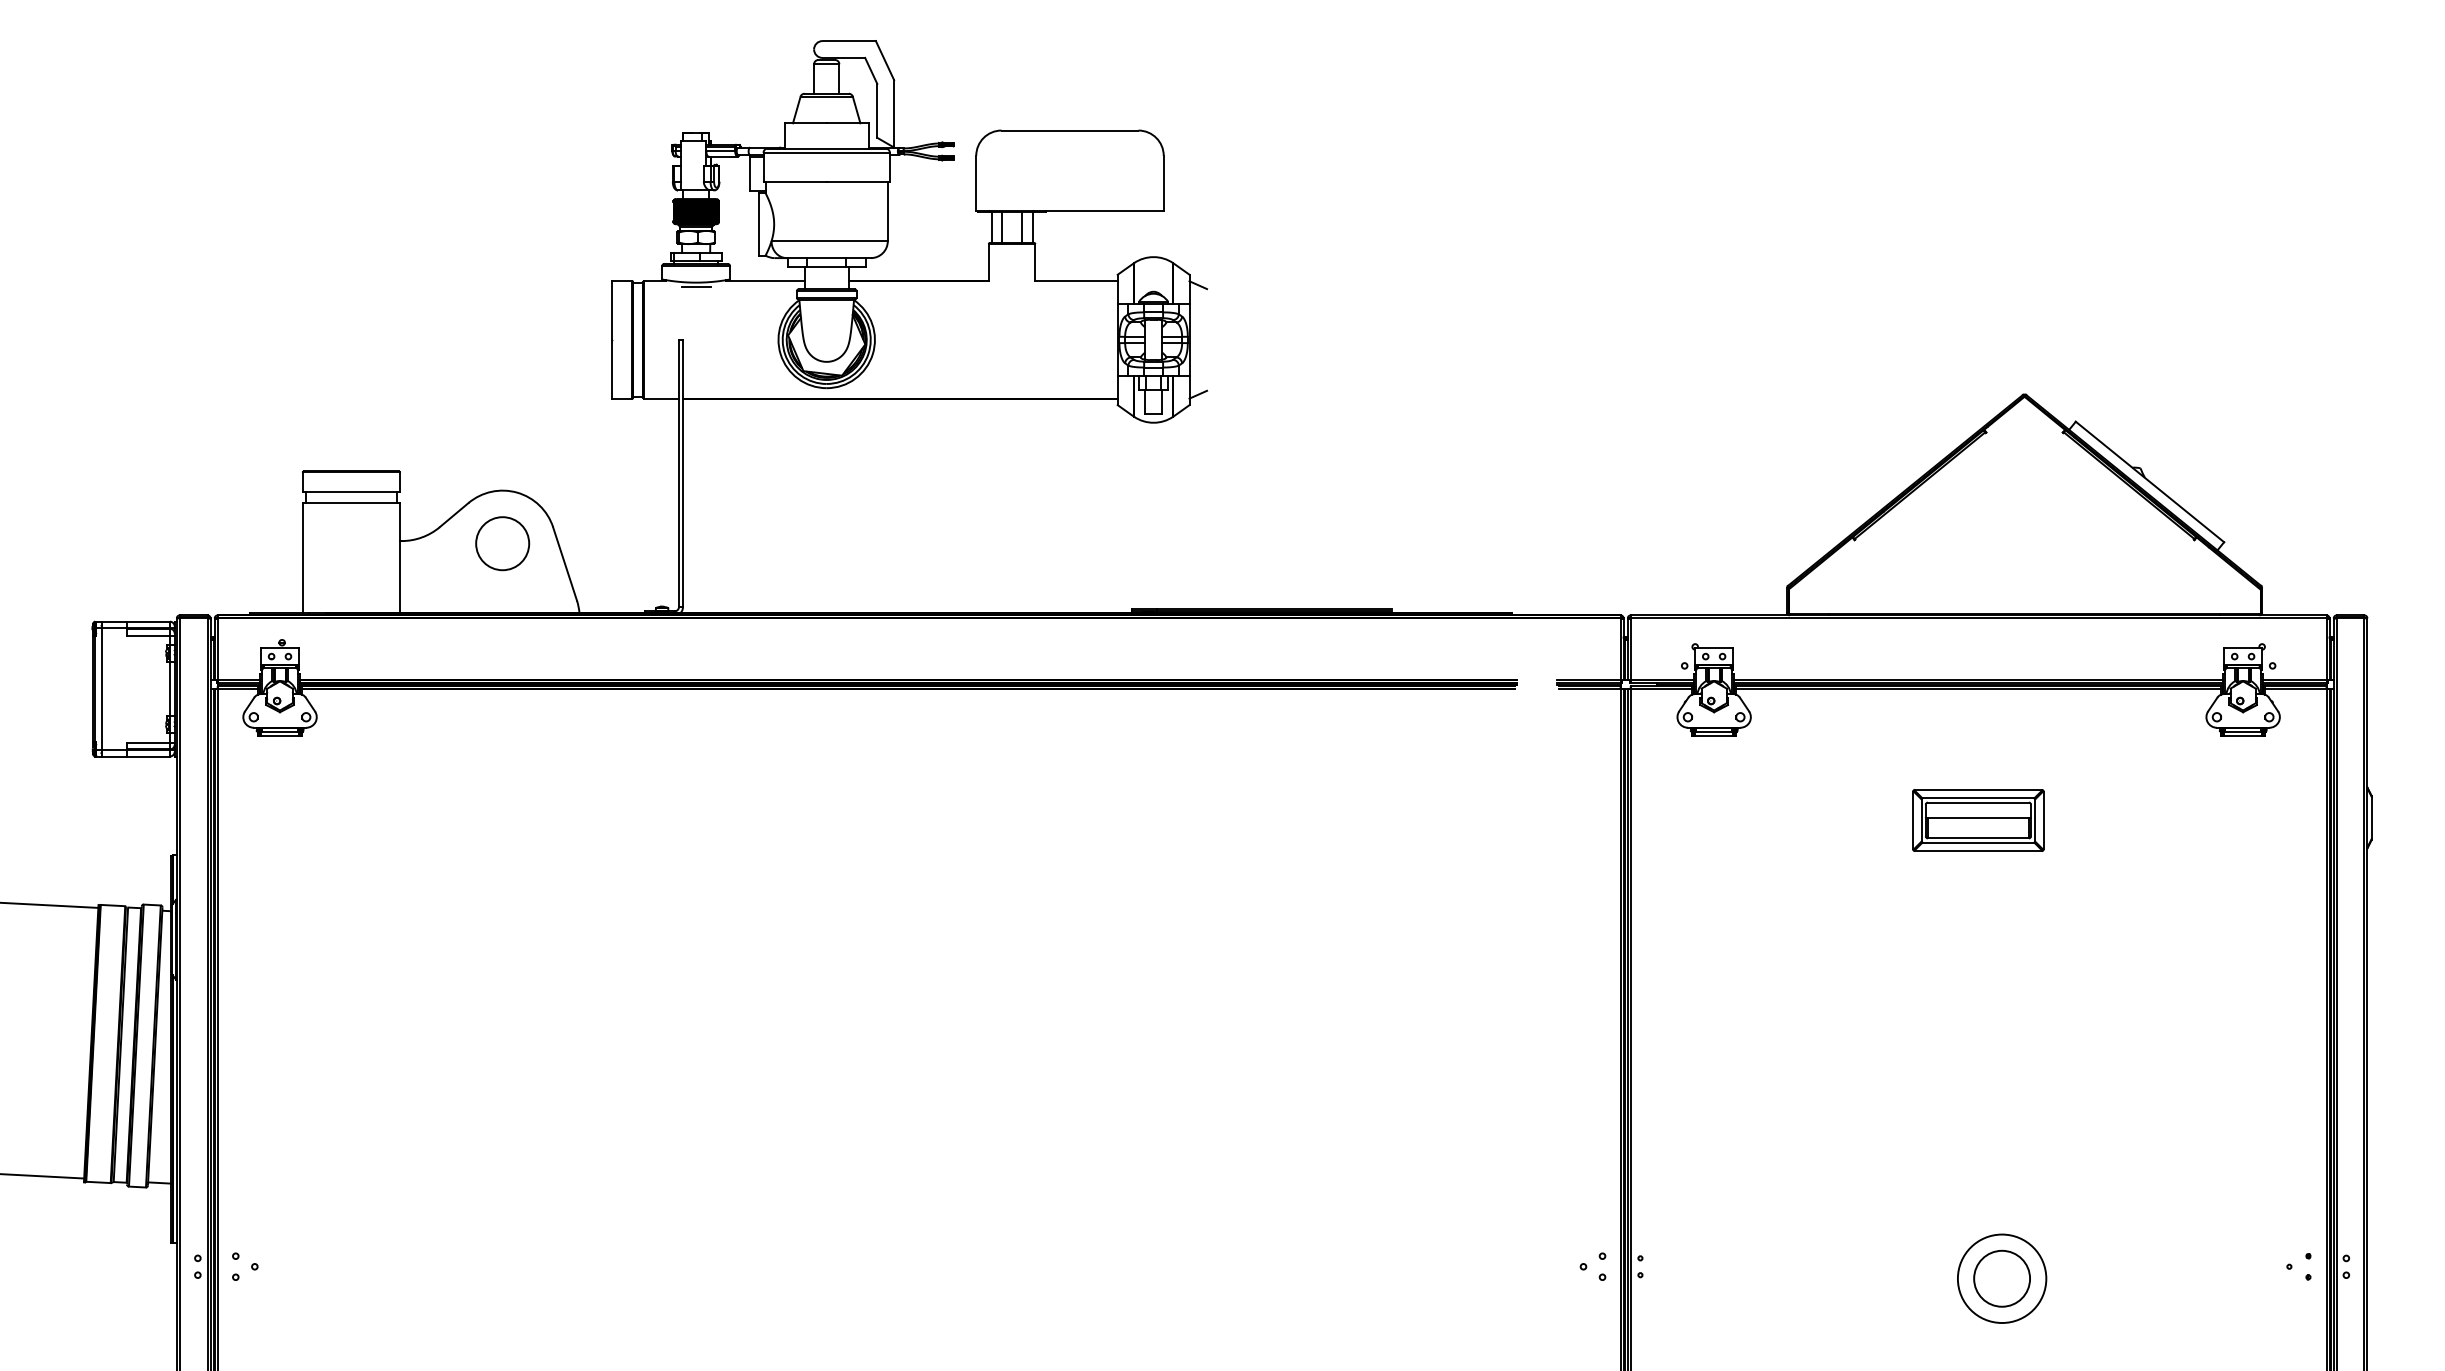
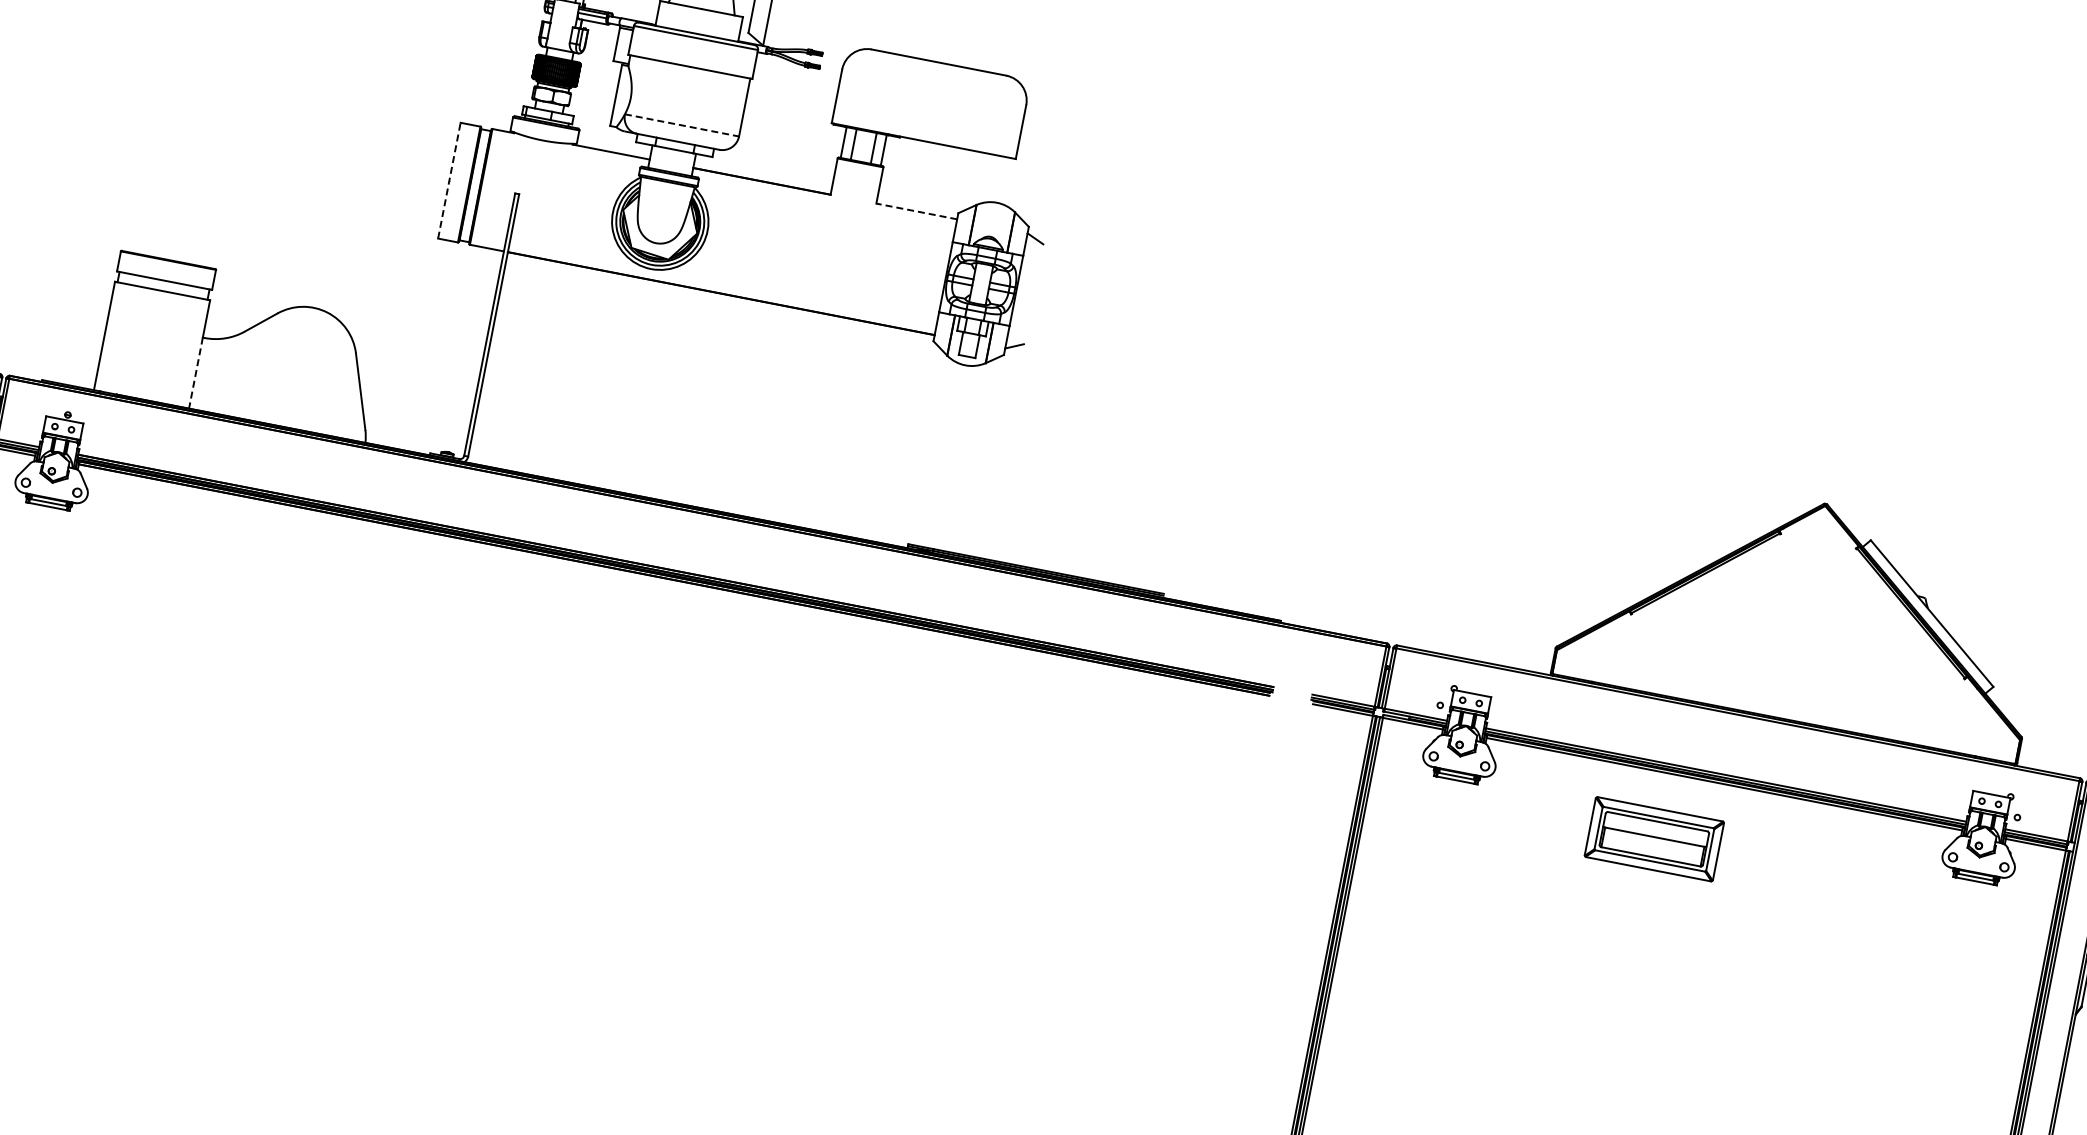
line: (830, 241) -> (682, 125), solid -> dashed
line: (1076, 280) -> (916, 210), solid -> dashed
line: (695, 287) -> (541, 145), removed
line: (611, 339) -> (449, 180), solid -> dashed
circle: (502, 543) -> (303, 359), removed
line: (399, 577) -> (195, 373), solid -> dashed
part: (1978, 820) -> (1654, 839), moved

